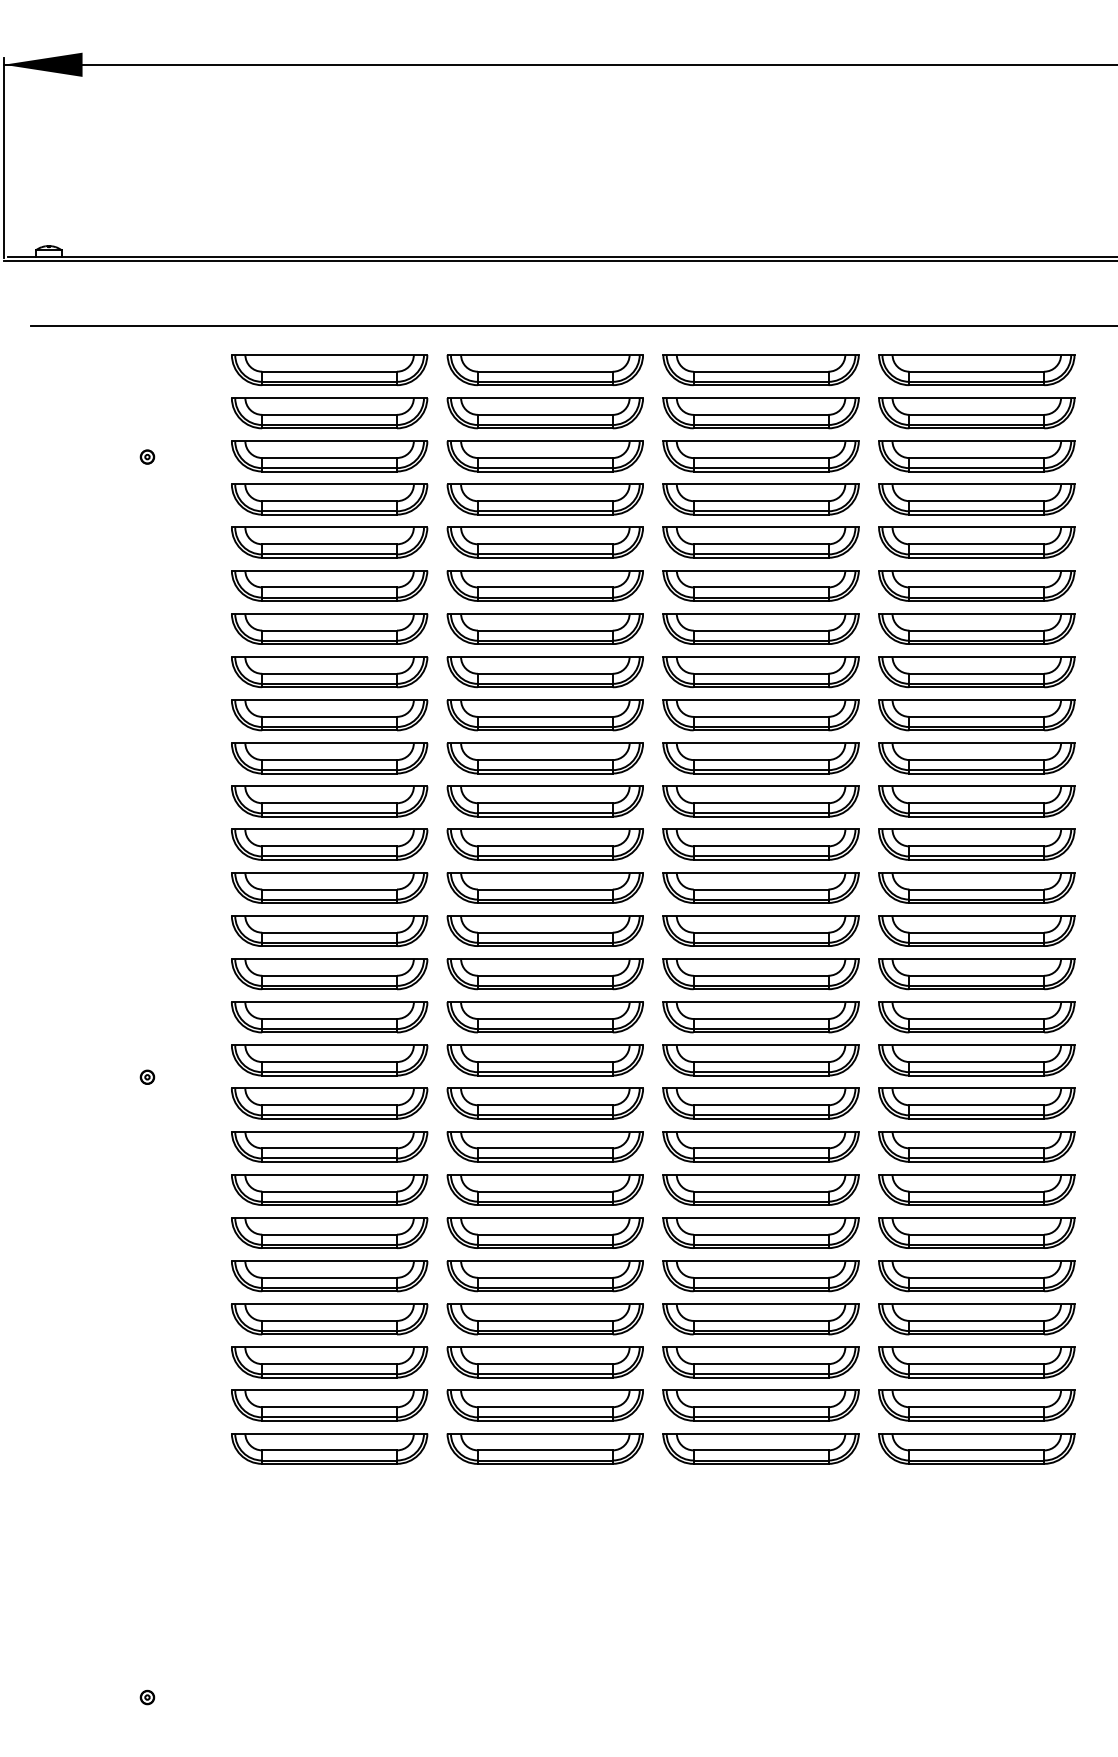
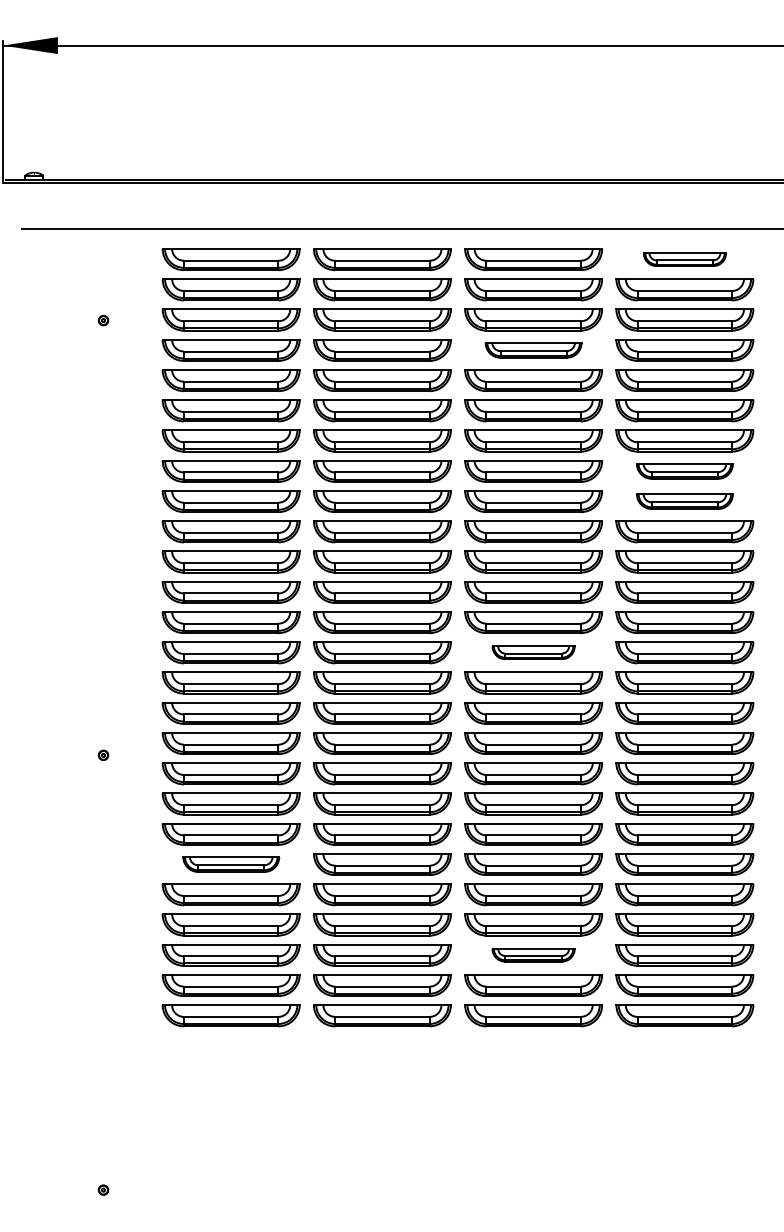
part: (976, 370) -> (684, 259), size x0.6
part: (760, 499) -> (533, 350), size x0.7
part: (976, 672) -> (684, 471), size x0.7
part: (976, 715) -> (684, 501), size x0.7
part: (760, 930) -> (533, 652), size x0.6
part: (329, 1232) -> (231, 864), size x0.7
part: (760, 1362) -> (533, 955), size x0.6

